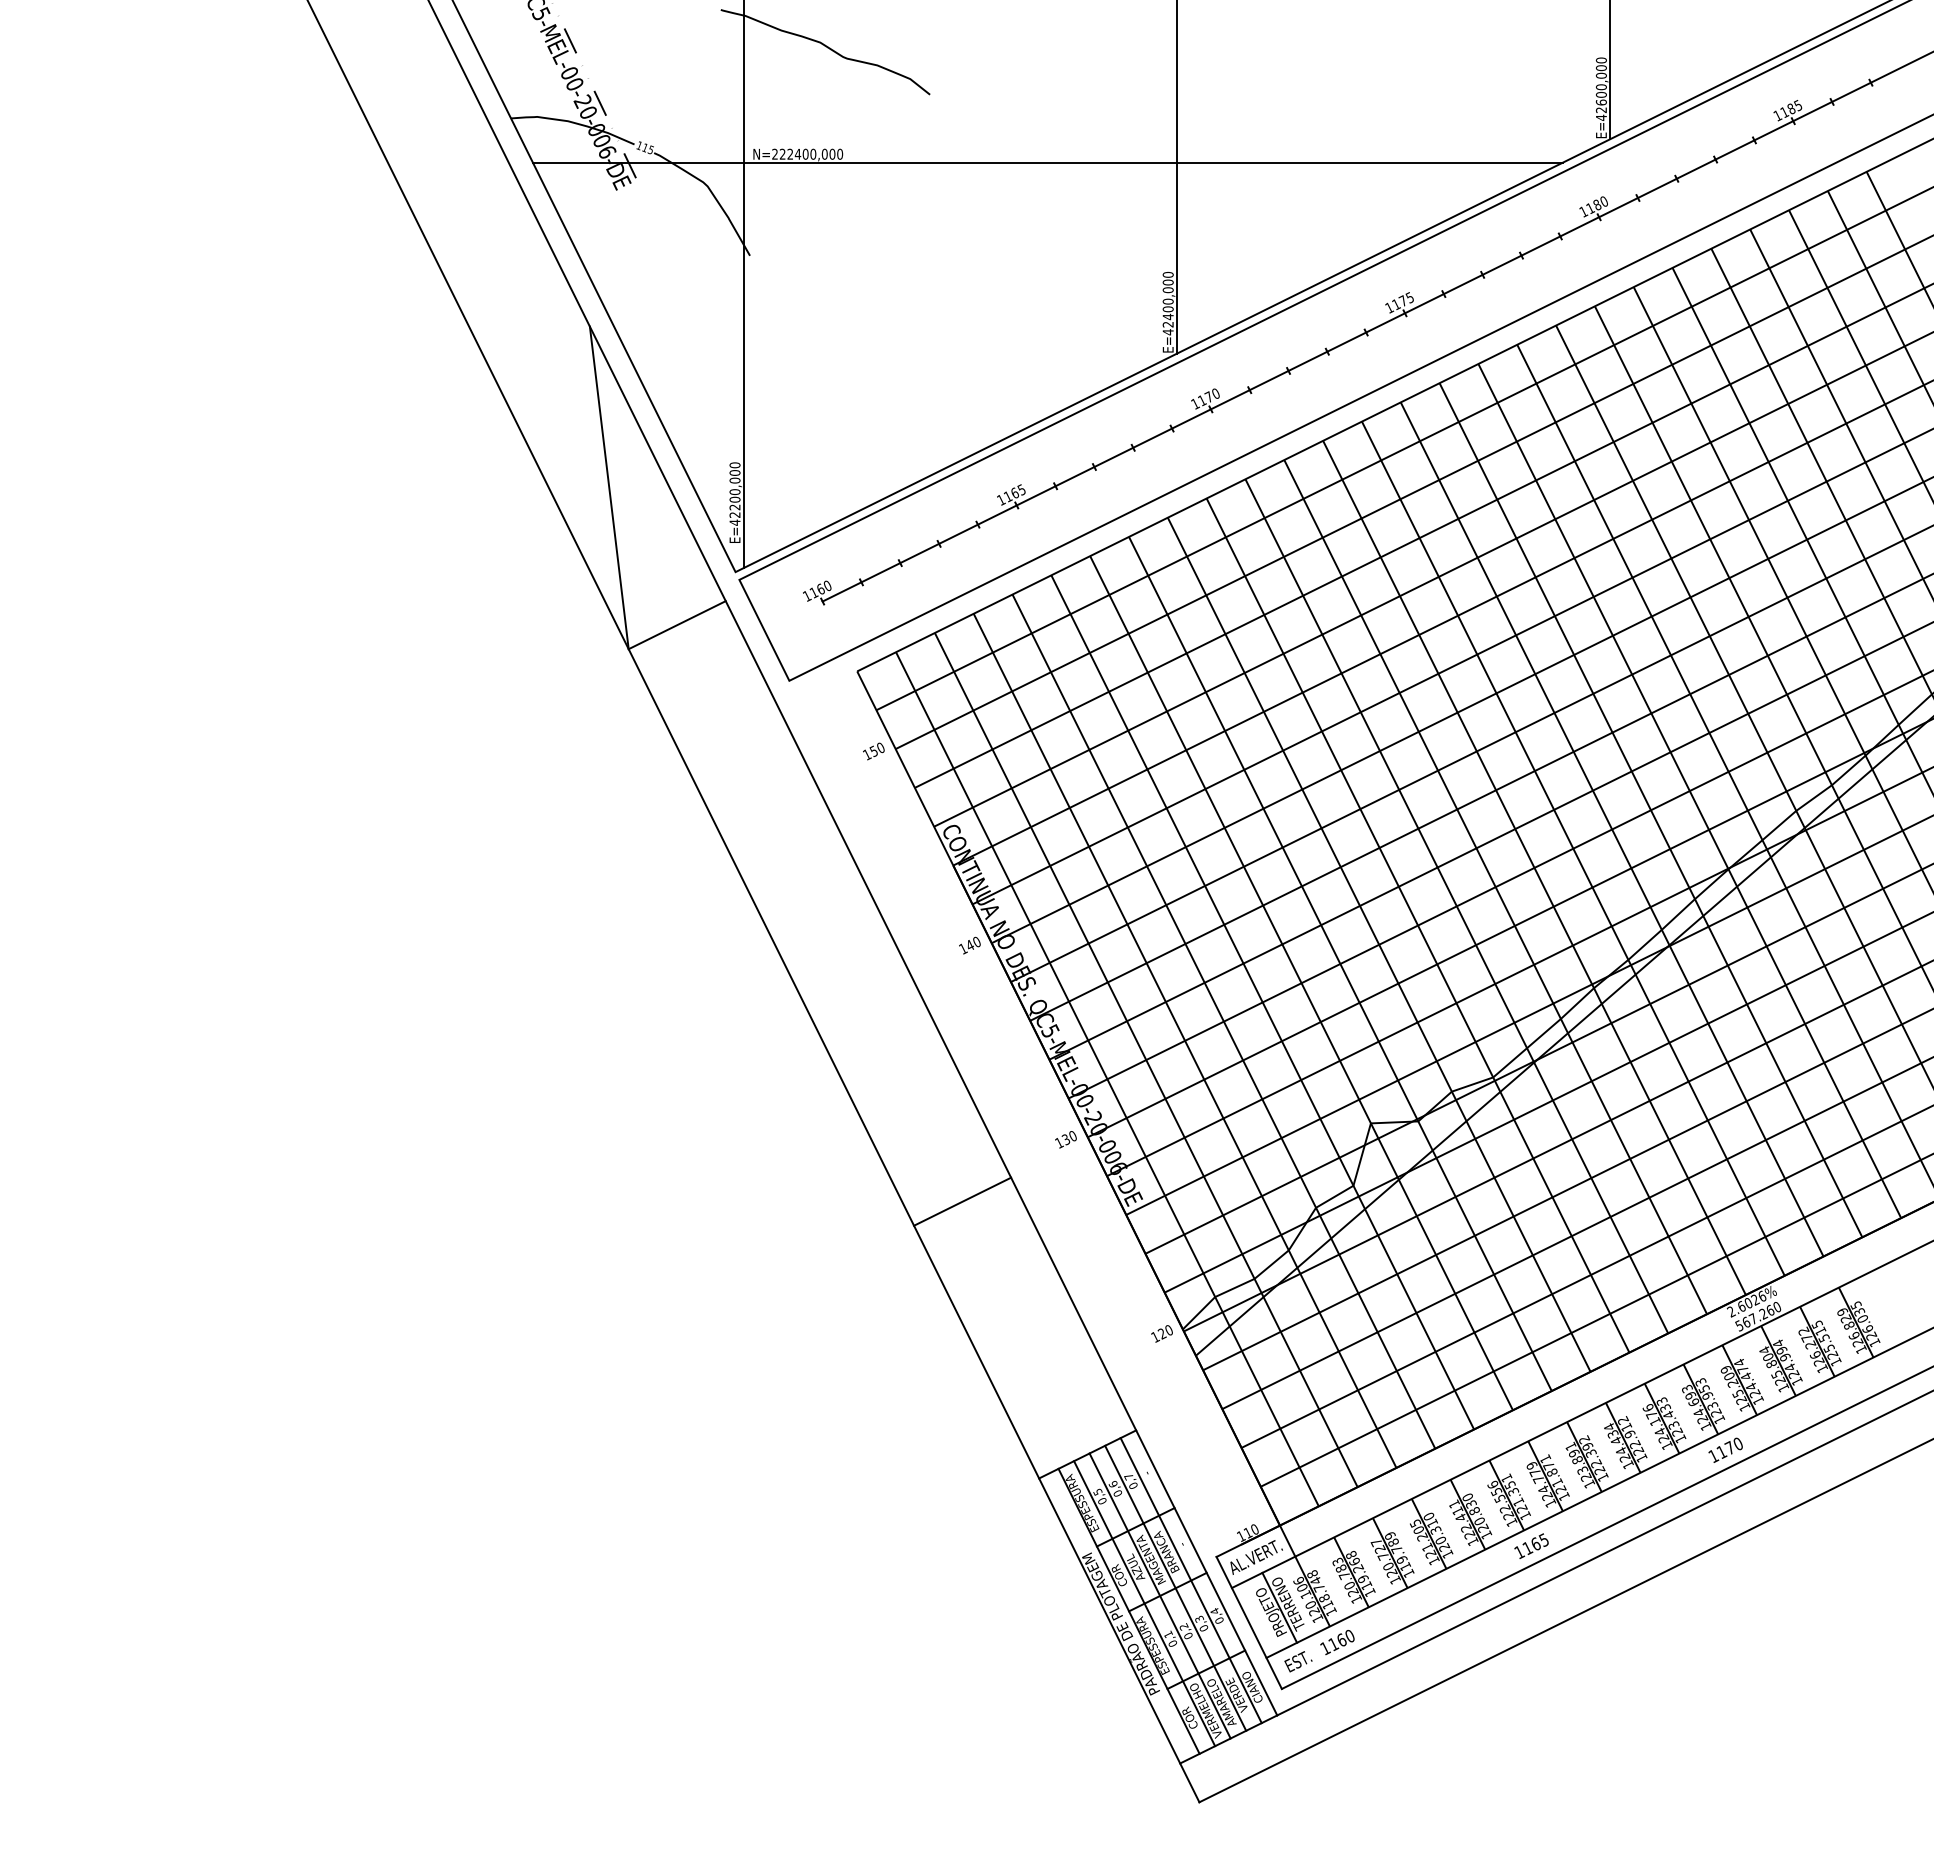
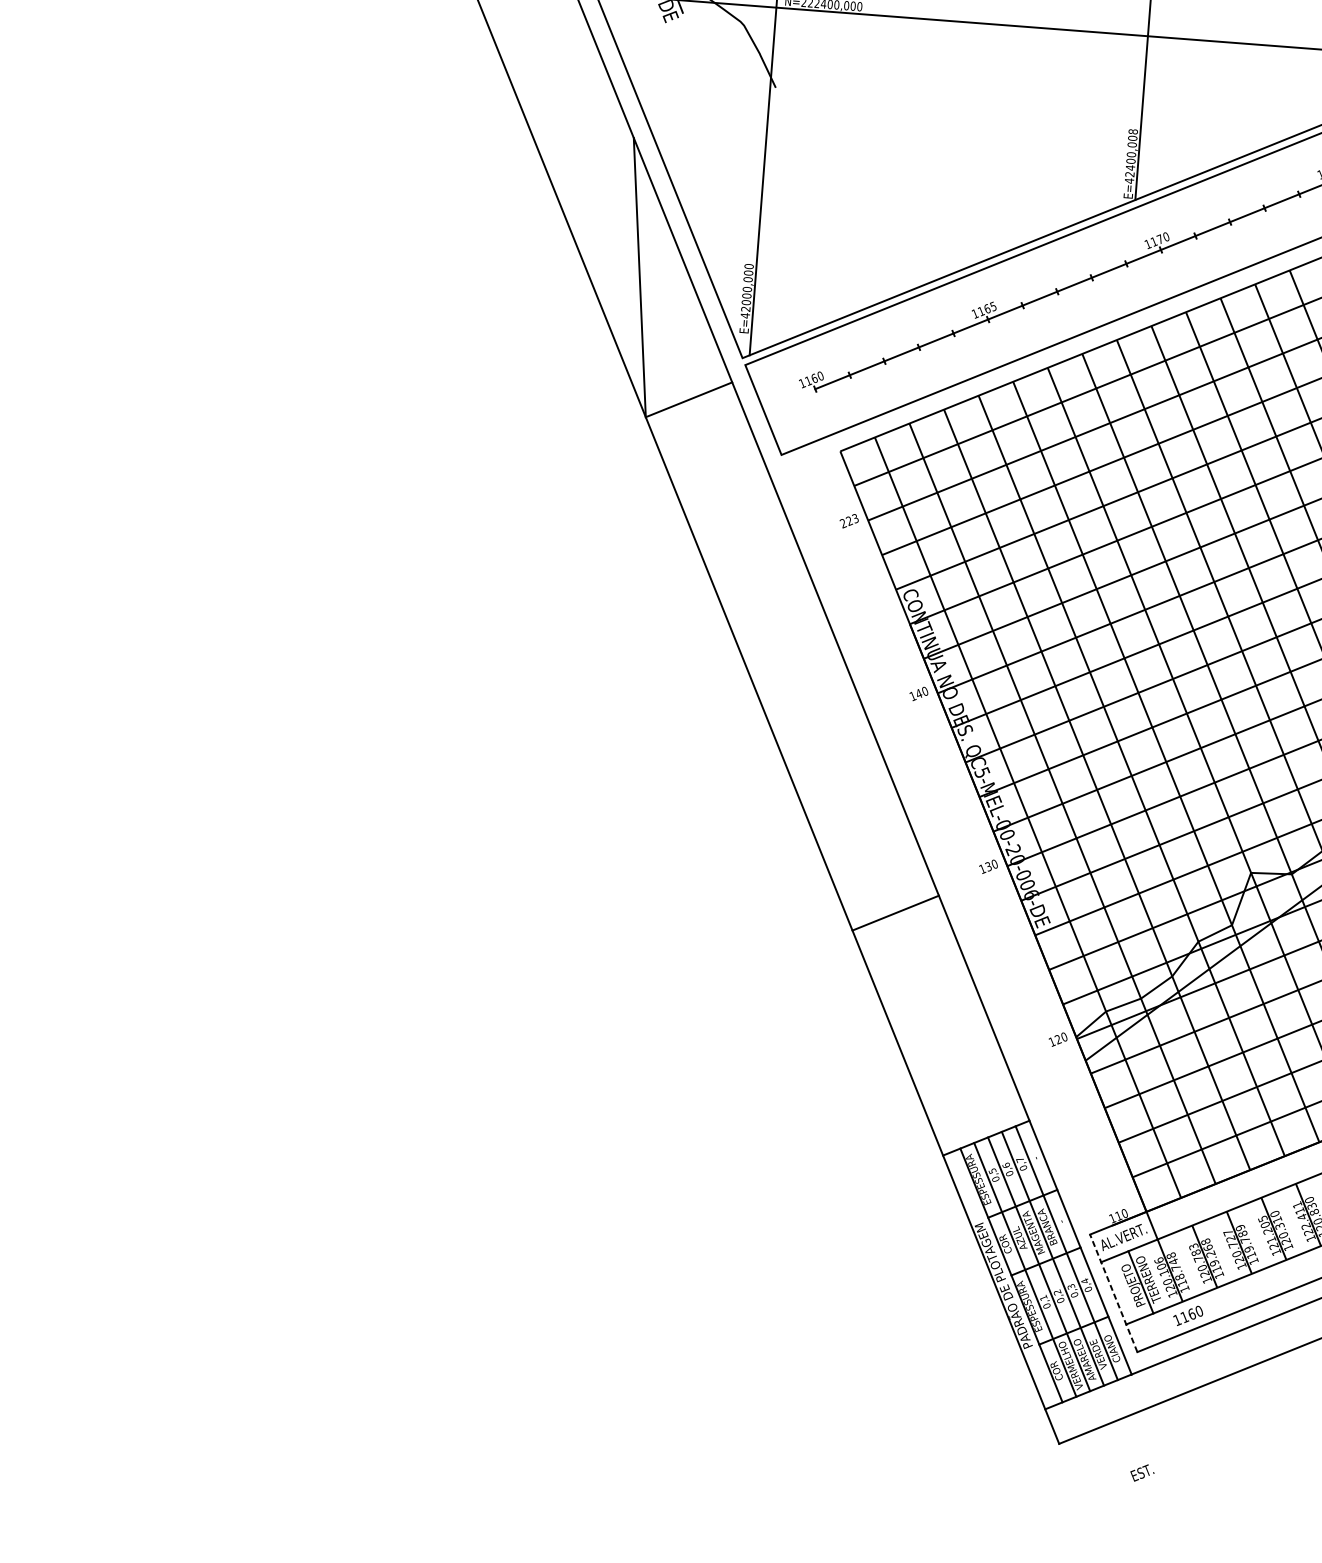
text: (1168, 274) -> (1133, 131), E=42400,000 -> E=42400,008
text: (734, 507) -> (745, 302), E=42200,000 -> E=42000,000
text: (873, 751) -> (849, 521), 150 -> 223
line: (1249, 1622) -> (1114, 1292), solid -> dashed
text: (1298, 1661) -> (1142, 1472), moved

